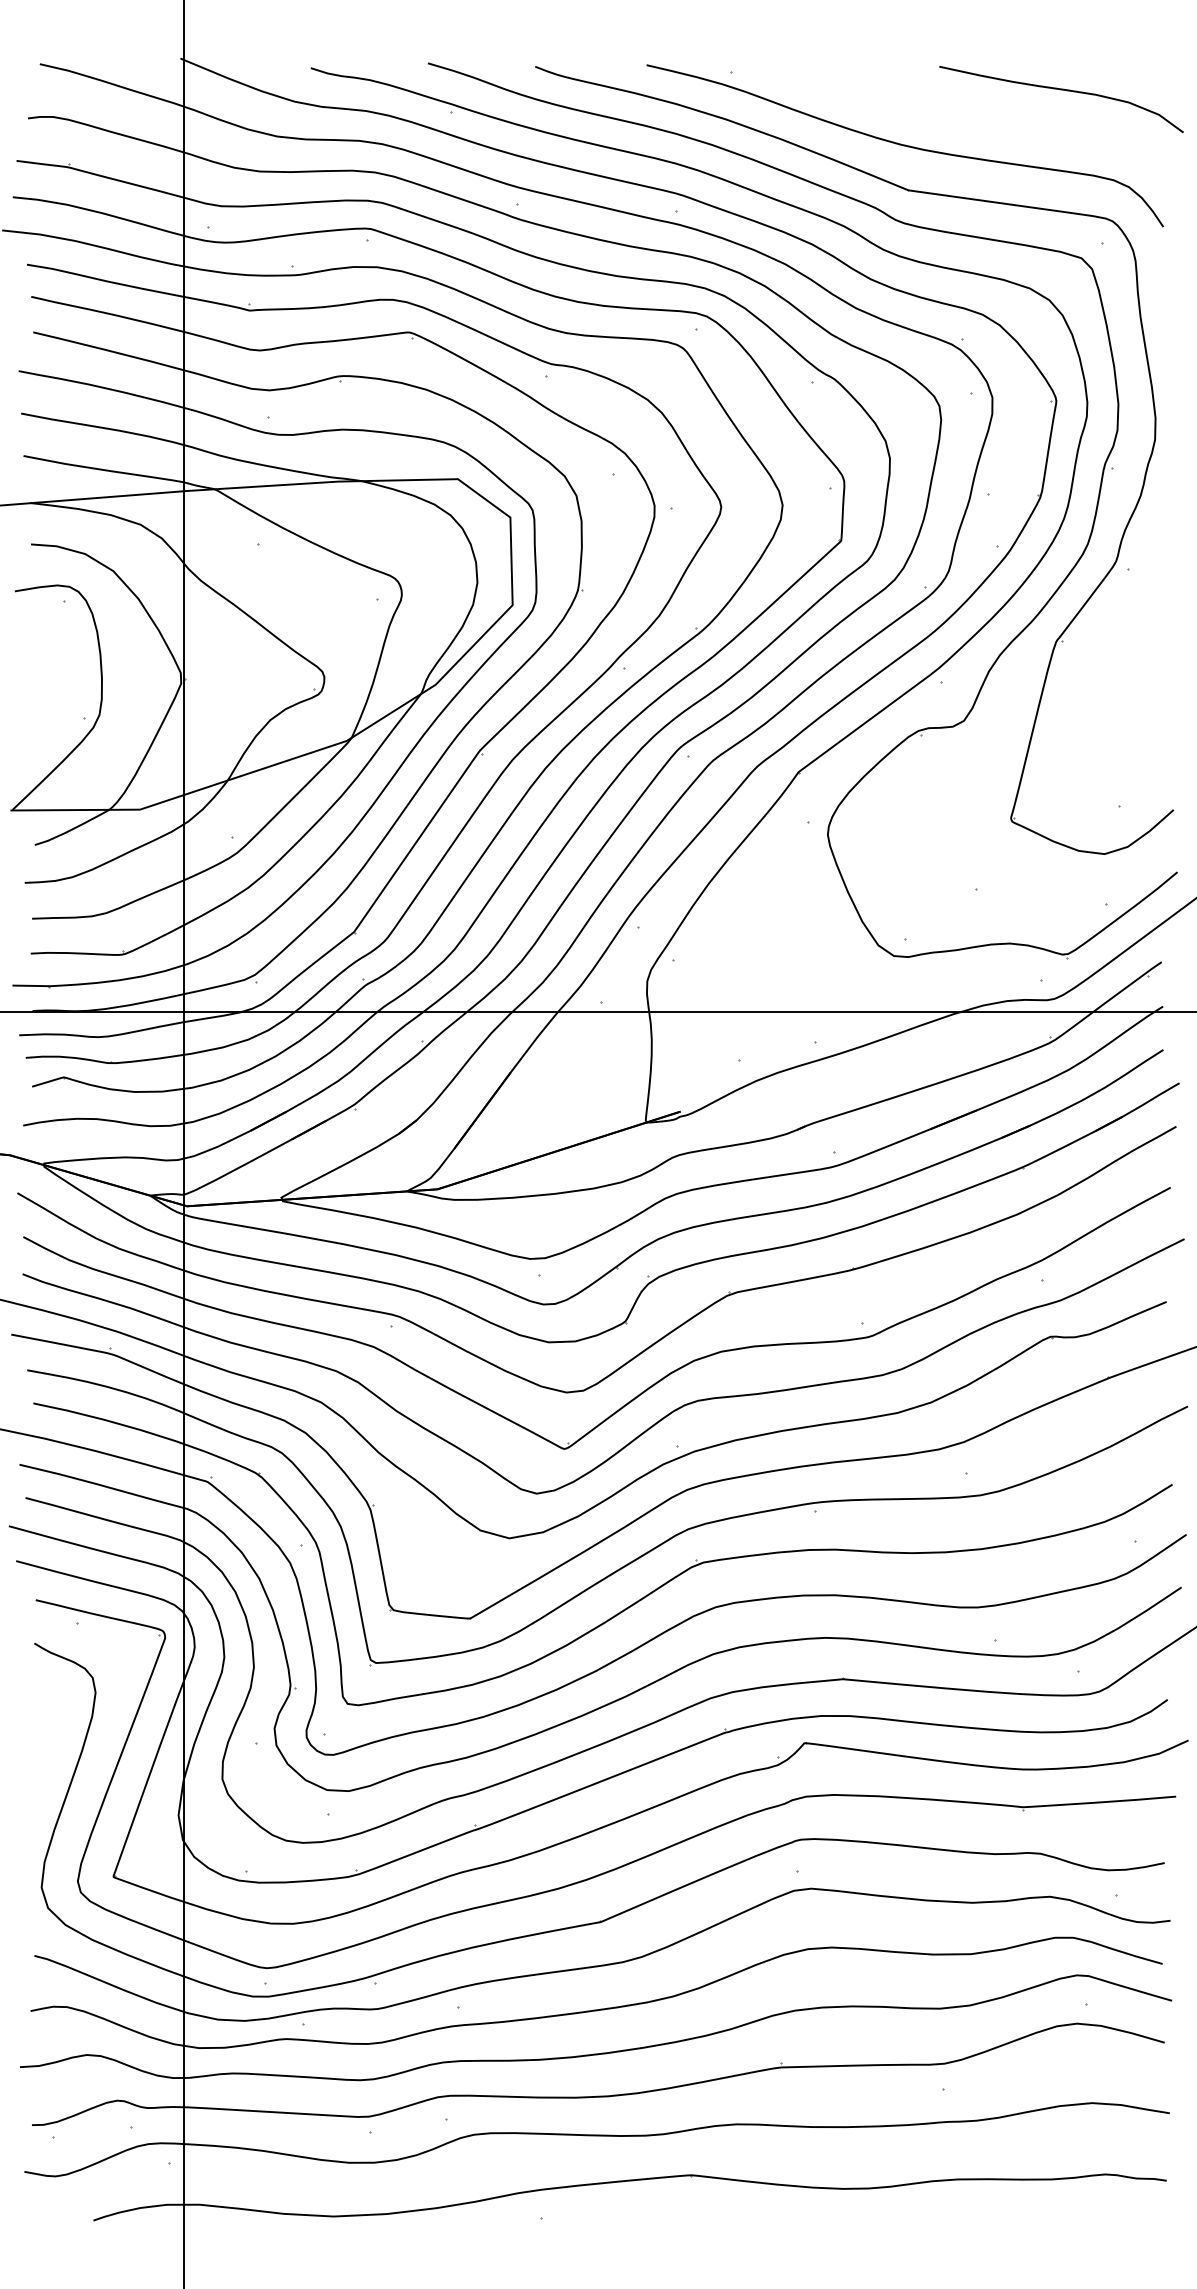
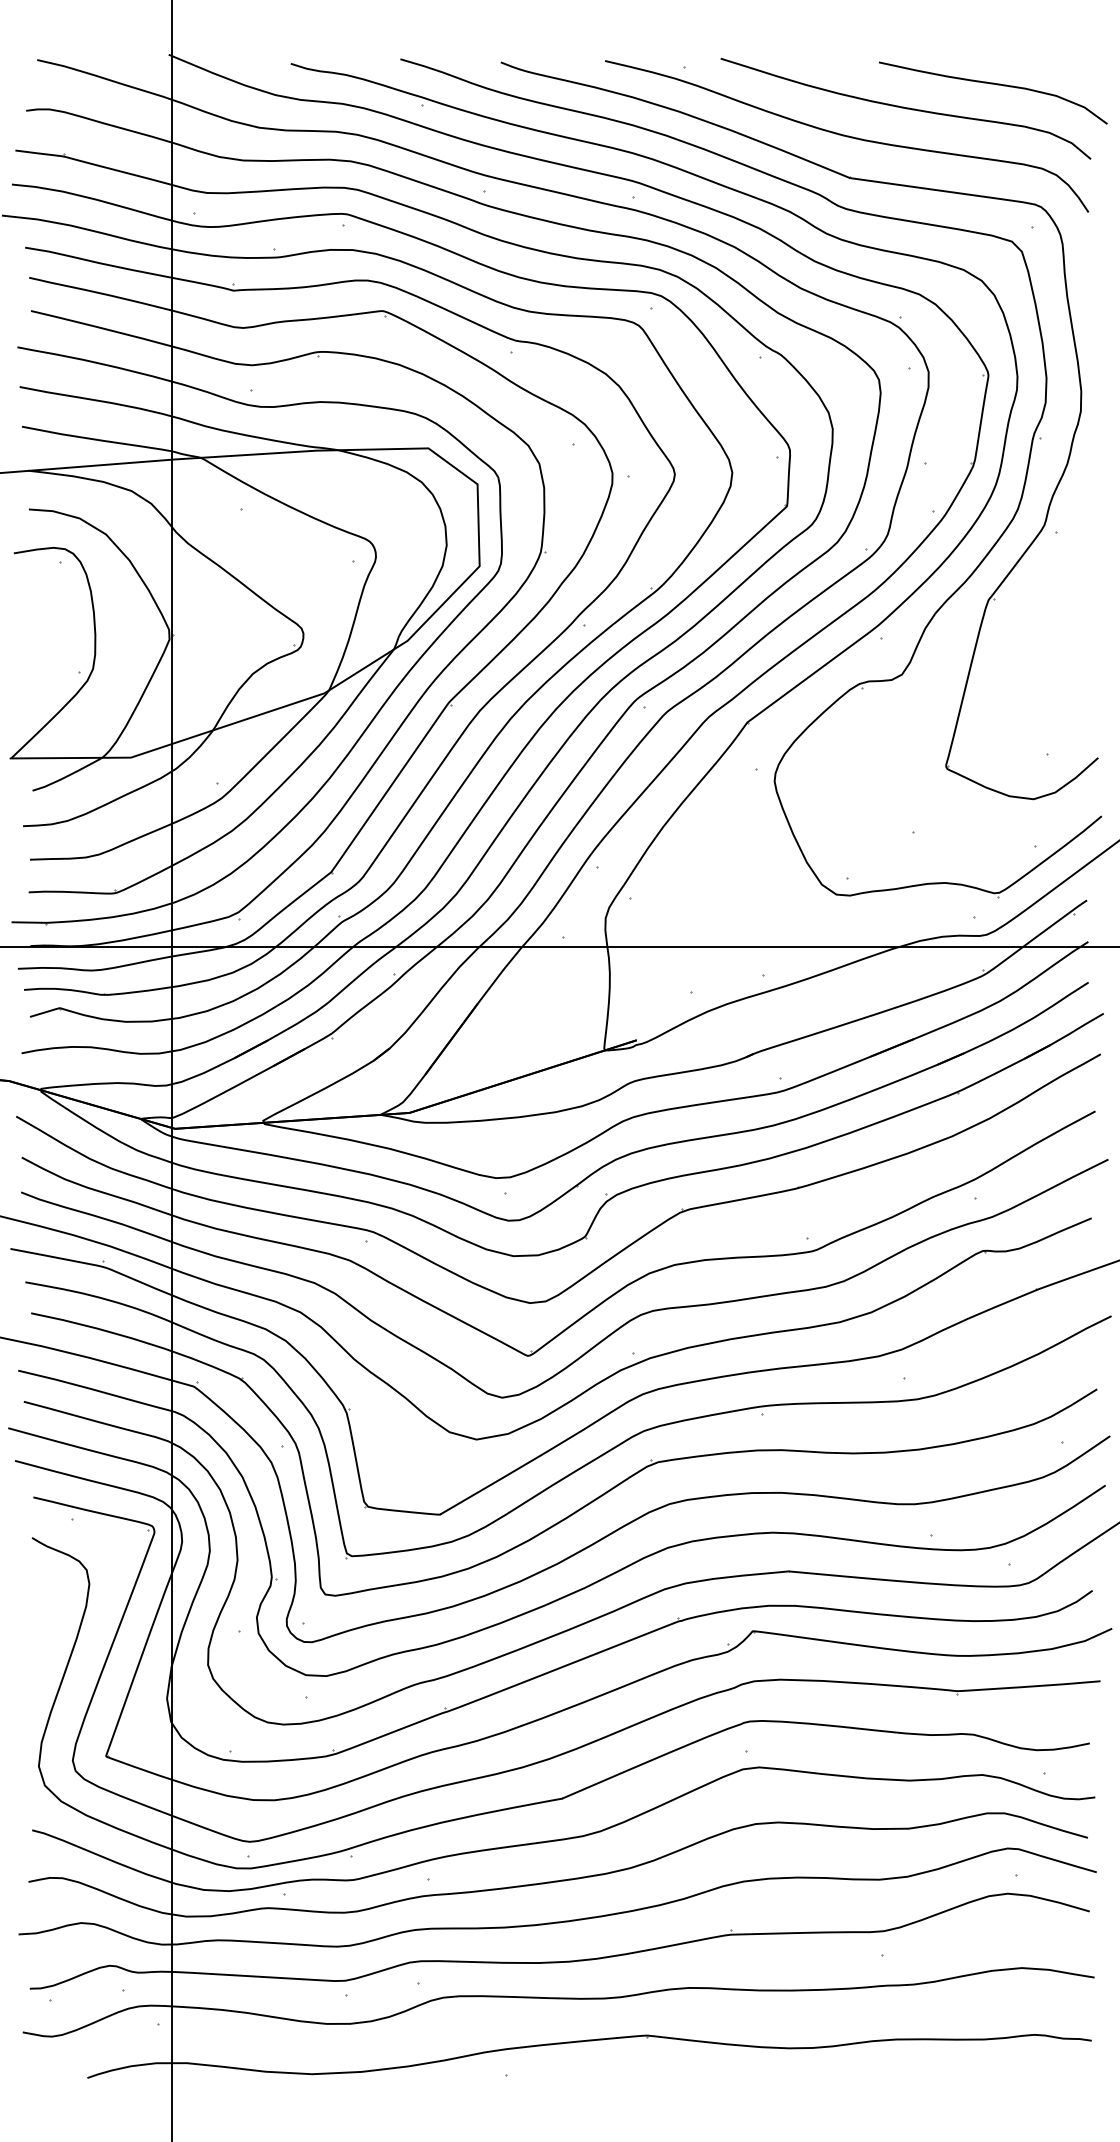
curve: (968, 116) -> (906, 108), added

